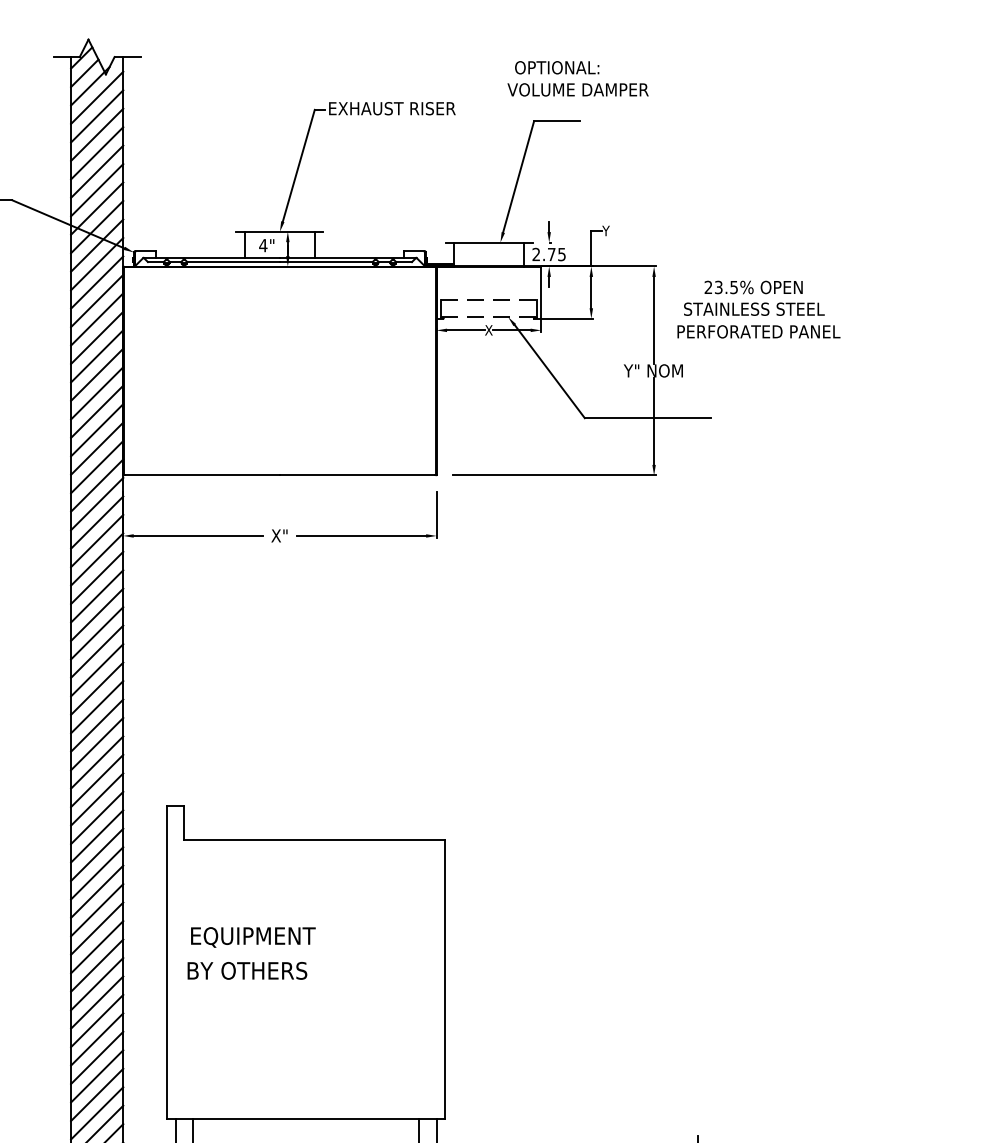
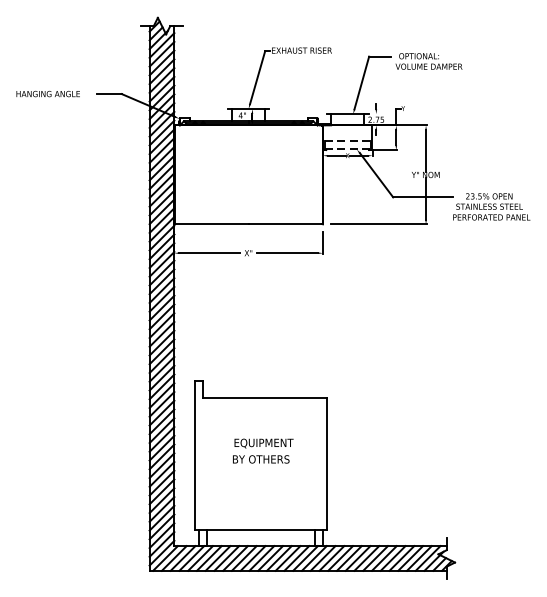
text: (576, 78) -> (428, 61), moved
text: (758, 308) -> (491, 206), moved
text: (252, 952) -> (263, 450), moved

